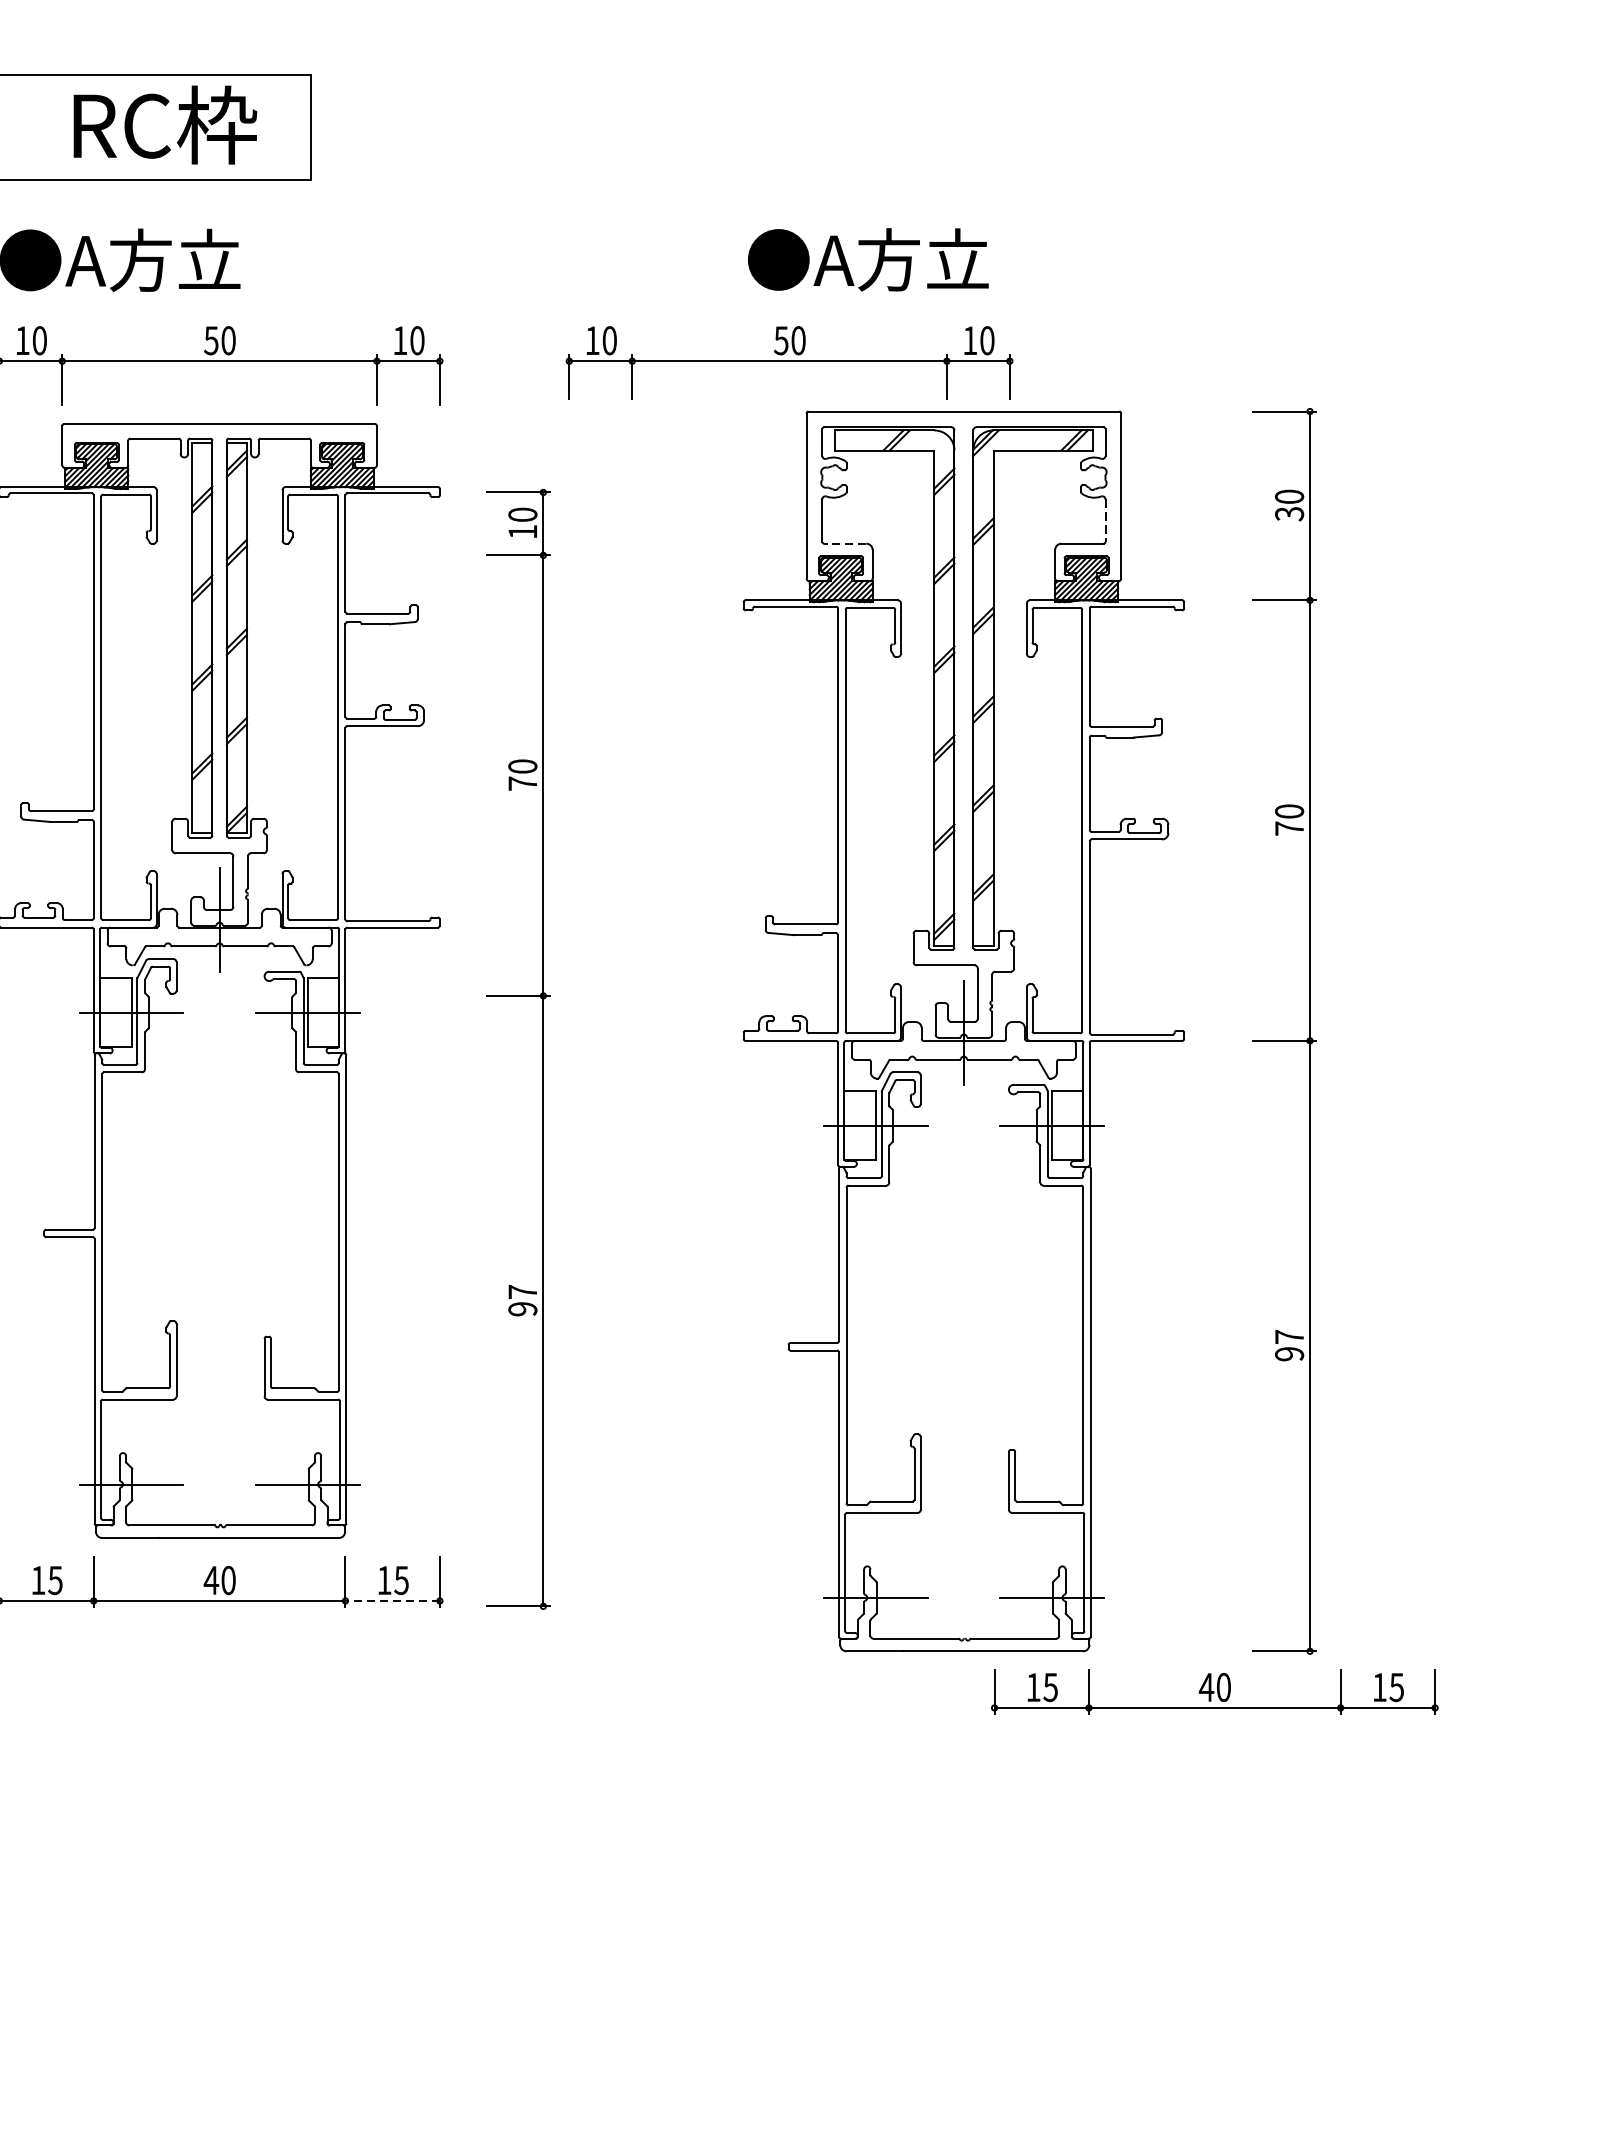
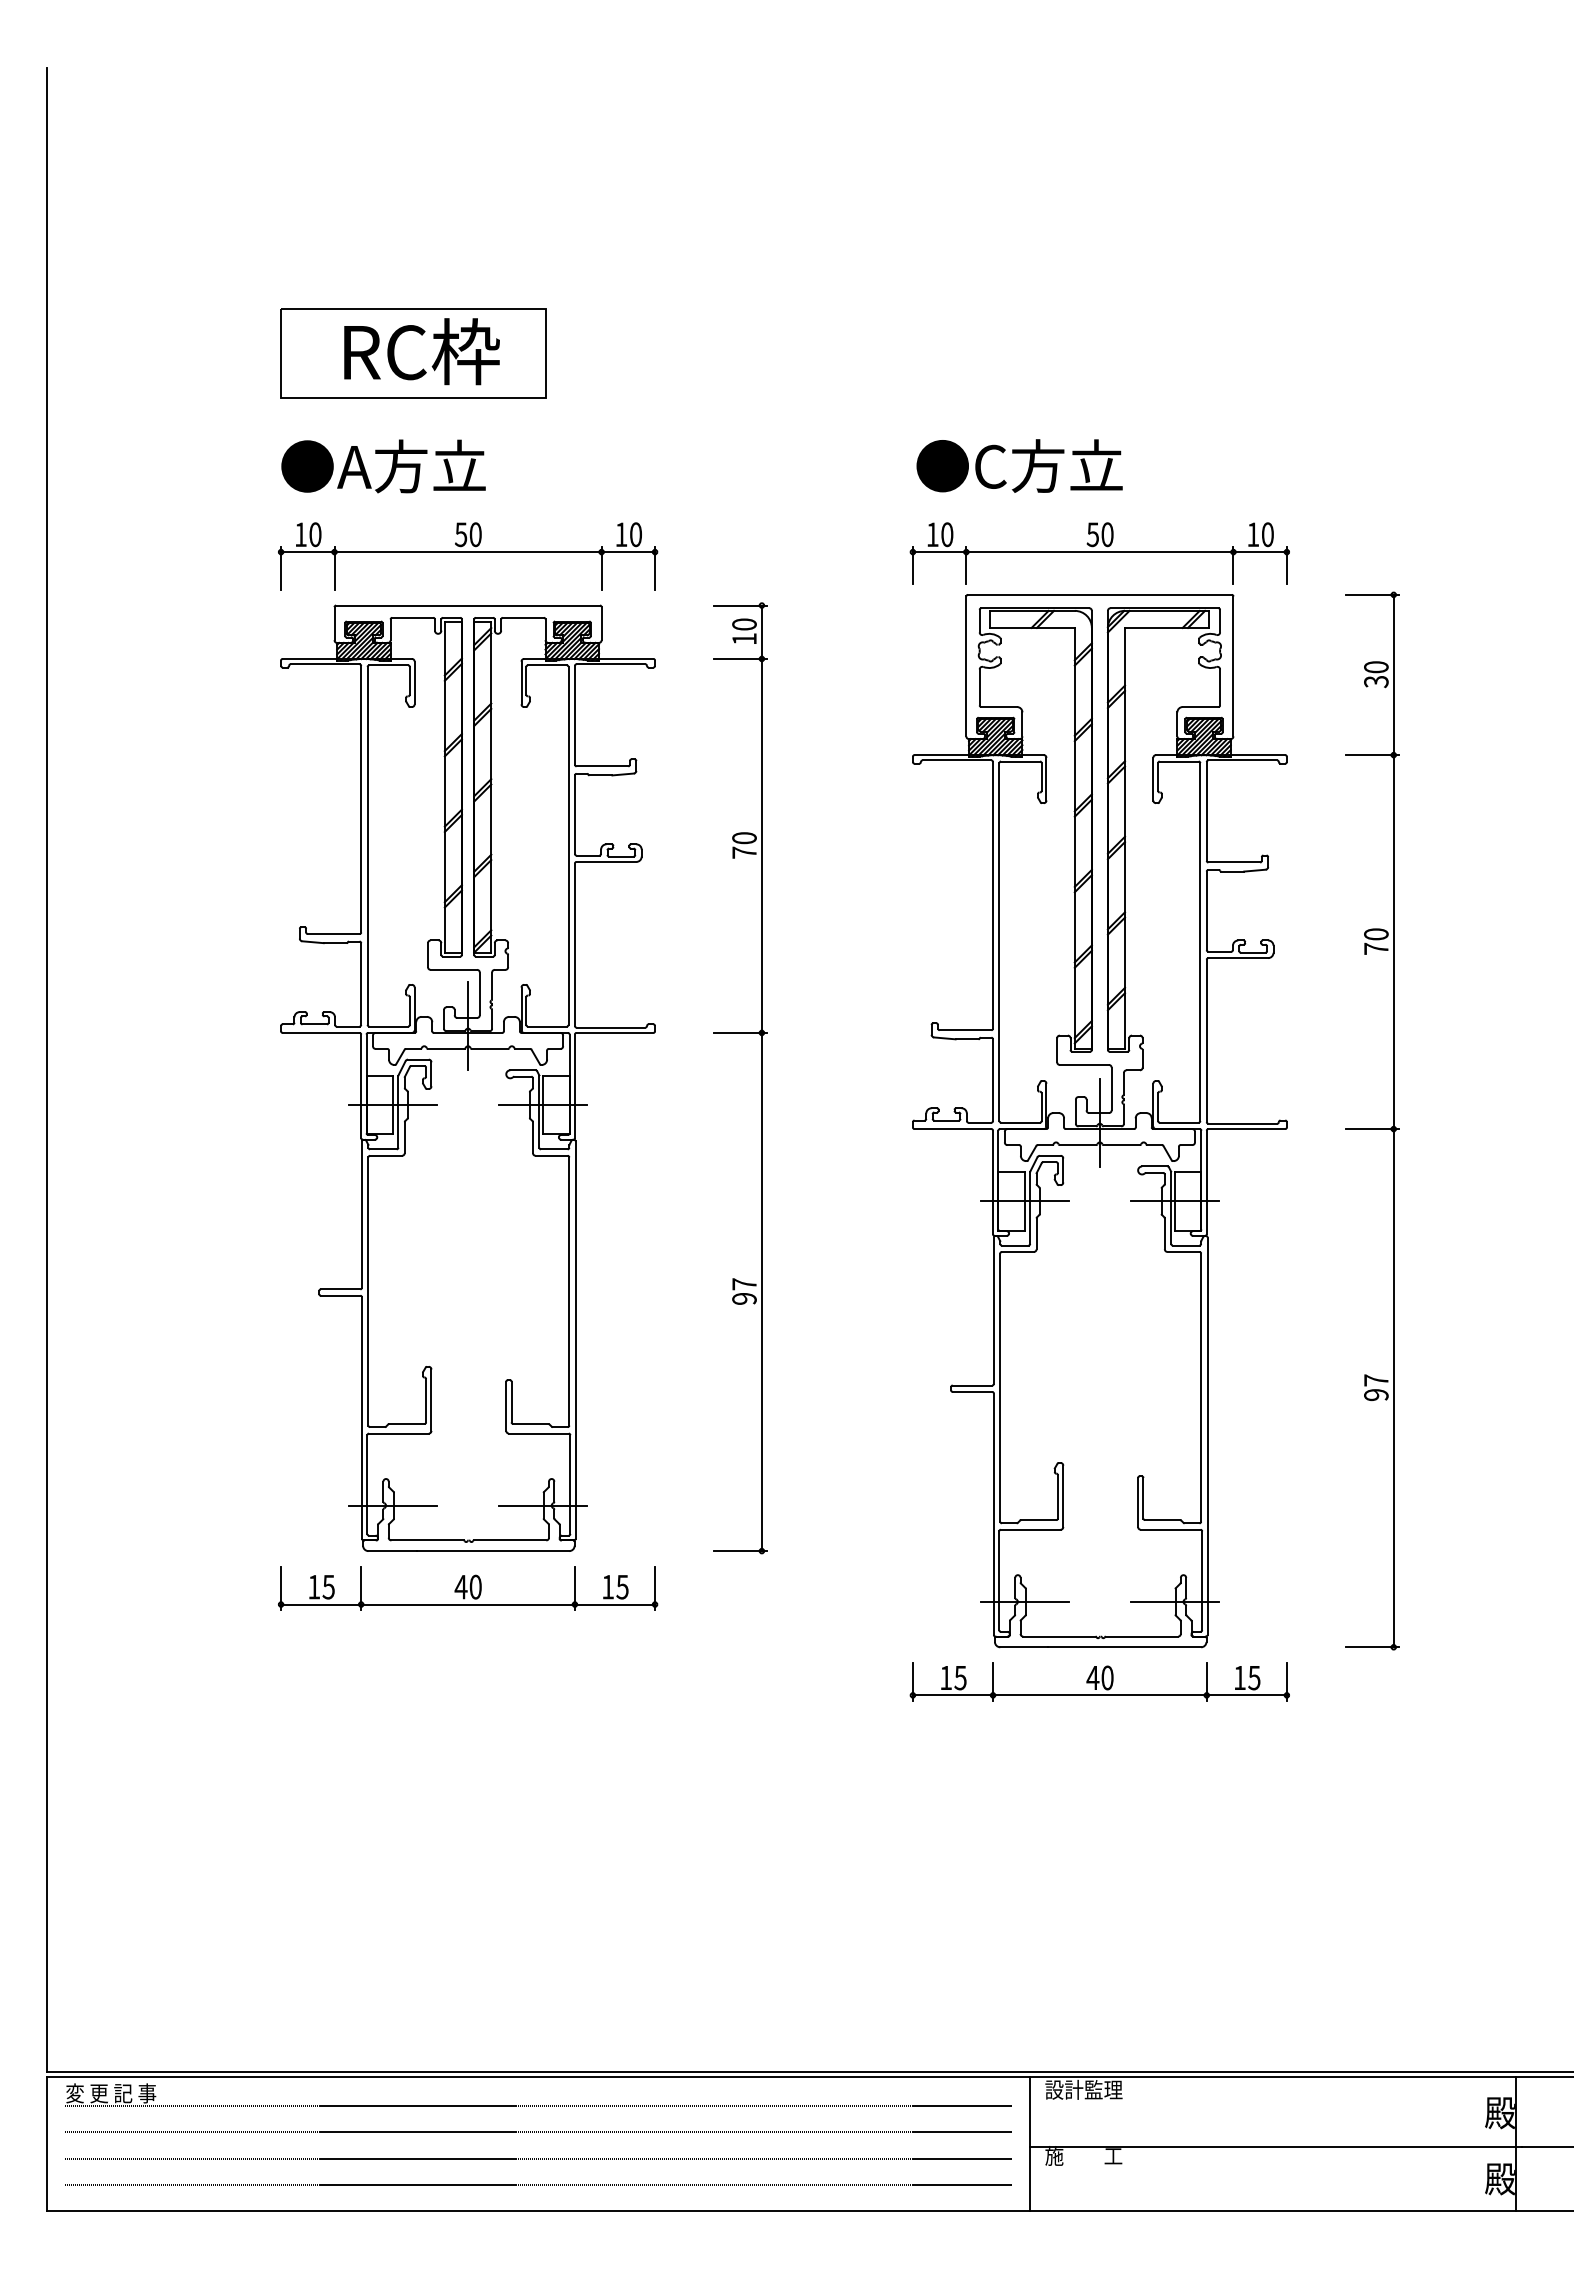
text: (902, 259) -> (1047, 465), ●A方立 -> ●C方立
part: (789, 362) -> (1099, 553), moved
line: (1105, 520) -> (1220, 687), dashed -> solid
line: (845, 544) -> (999, 707), dashed -> solid
part: (542, 1049) -> (761, 1078), moved
line: (392, 1600) -> (614, 1604), dashed -> solid
part: (1214, 1691) -> (1099, 1681), moved

